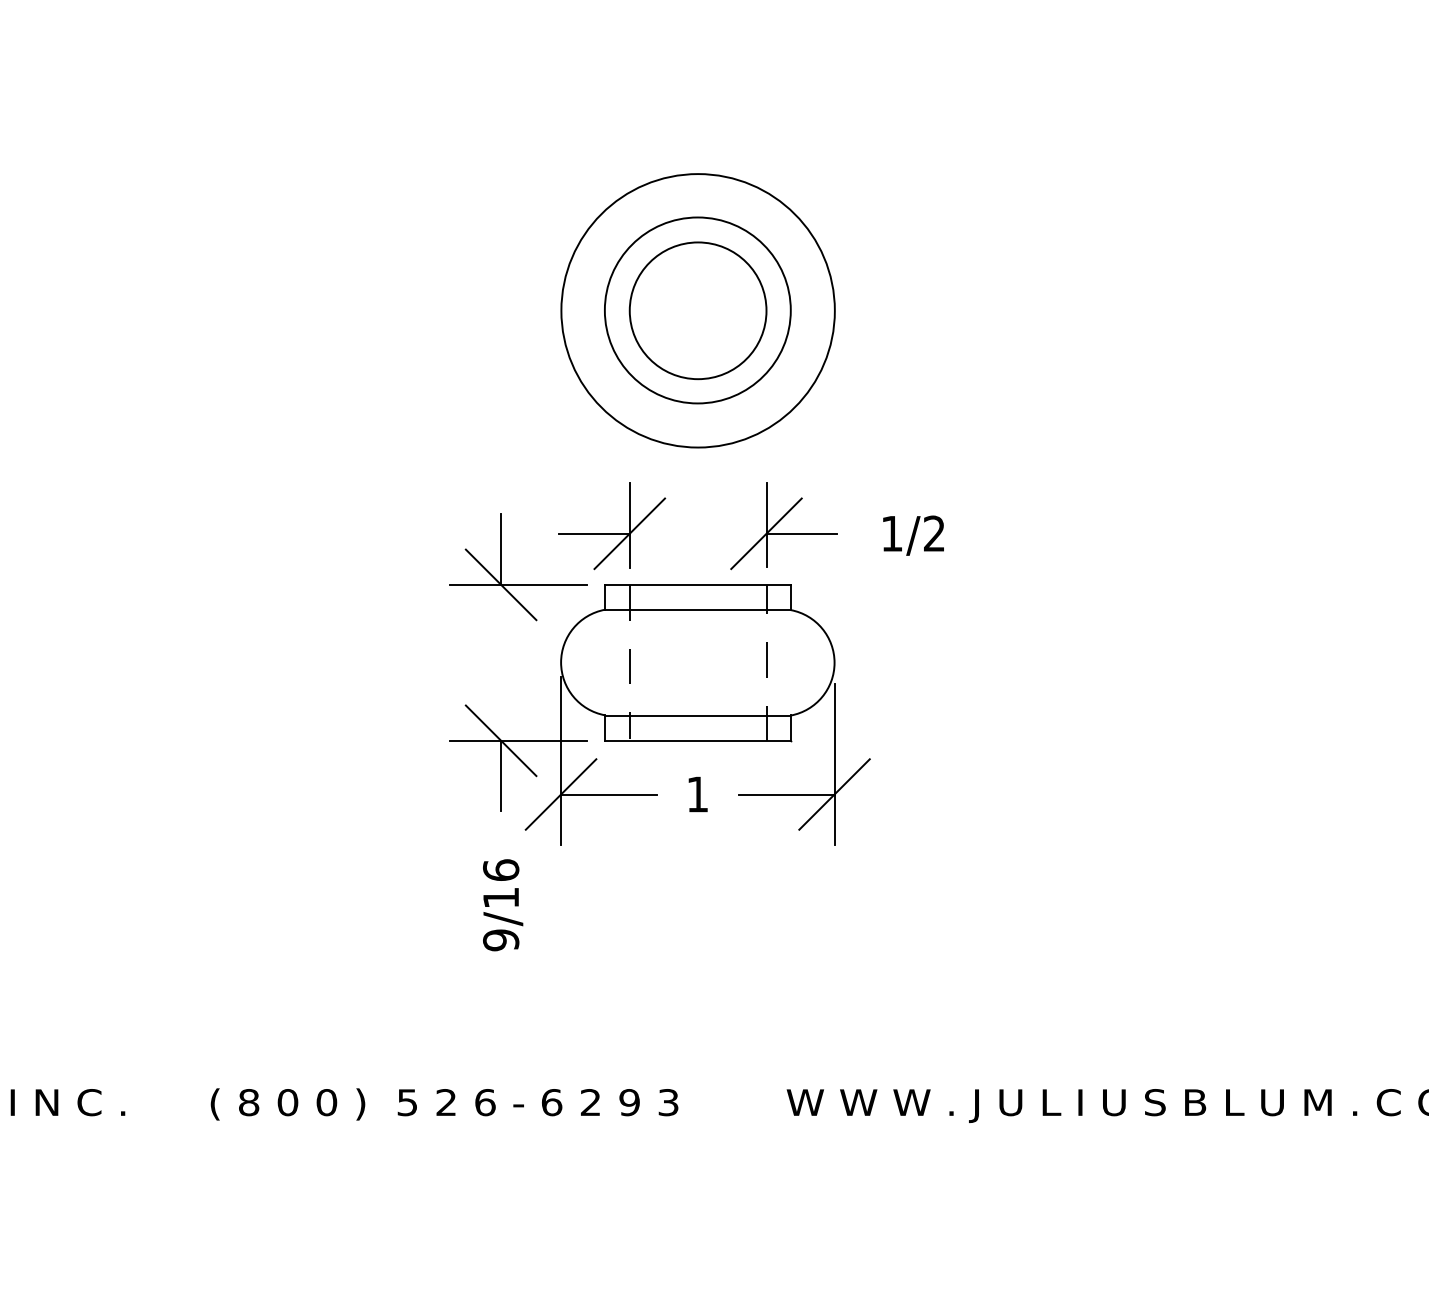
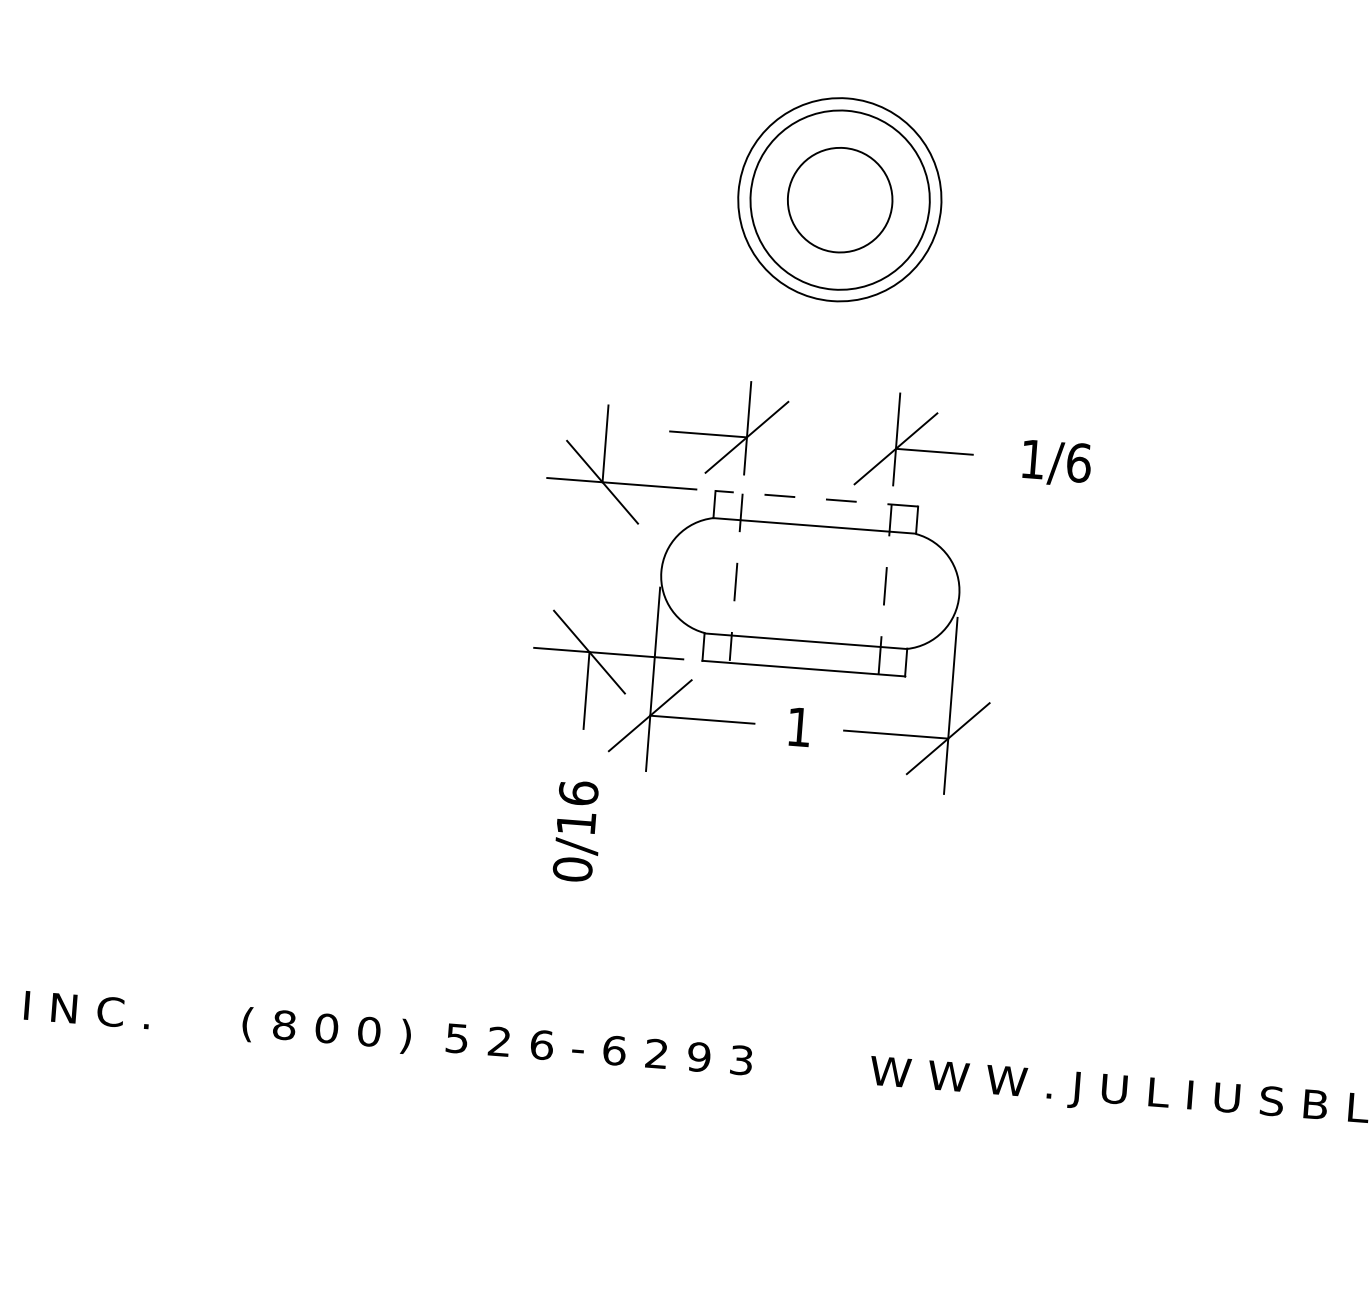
circle: (697, 310) -> (839, 199), size x0.6
circle: (697, 310) -> (839, 199), size x0.7
text: (934, 533) -> (1079, 462), 1/2 -> 1/6
line: (697, 584) -> (816, 498), solid -> dashed
text: (501, 940) -> (573, 869), 9/16 -> 0/16

